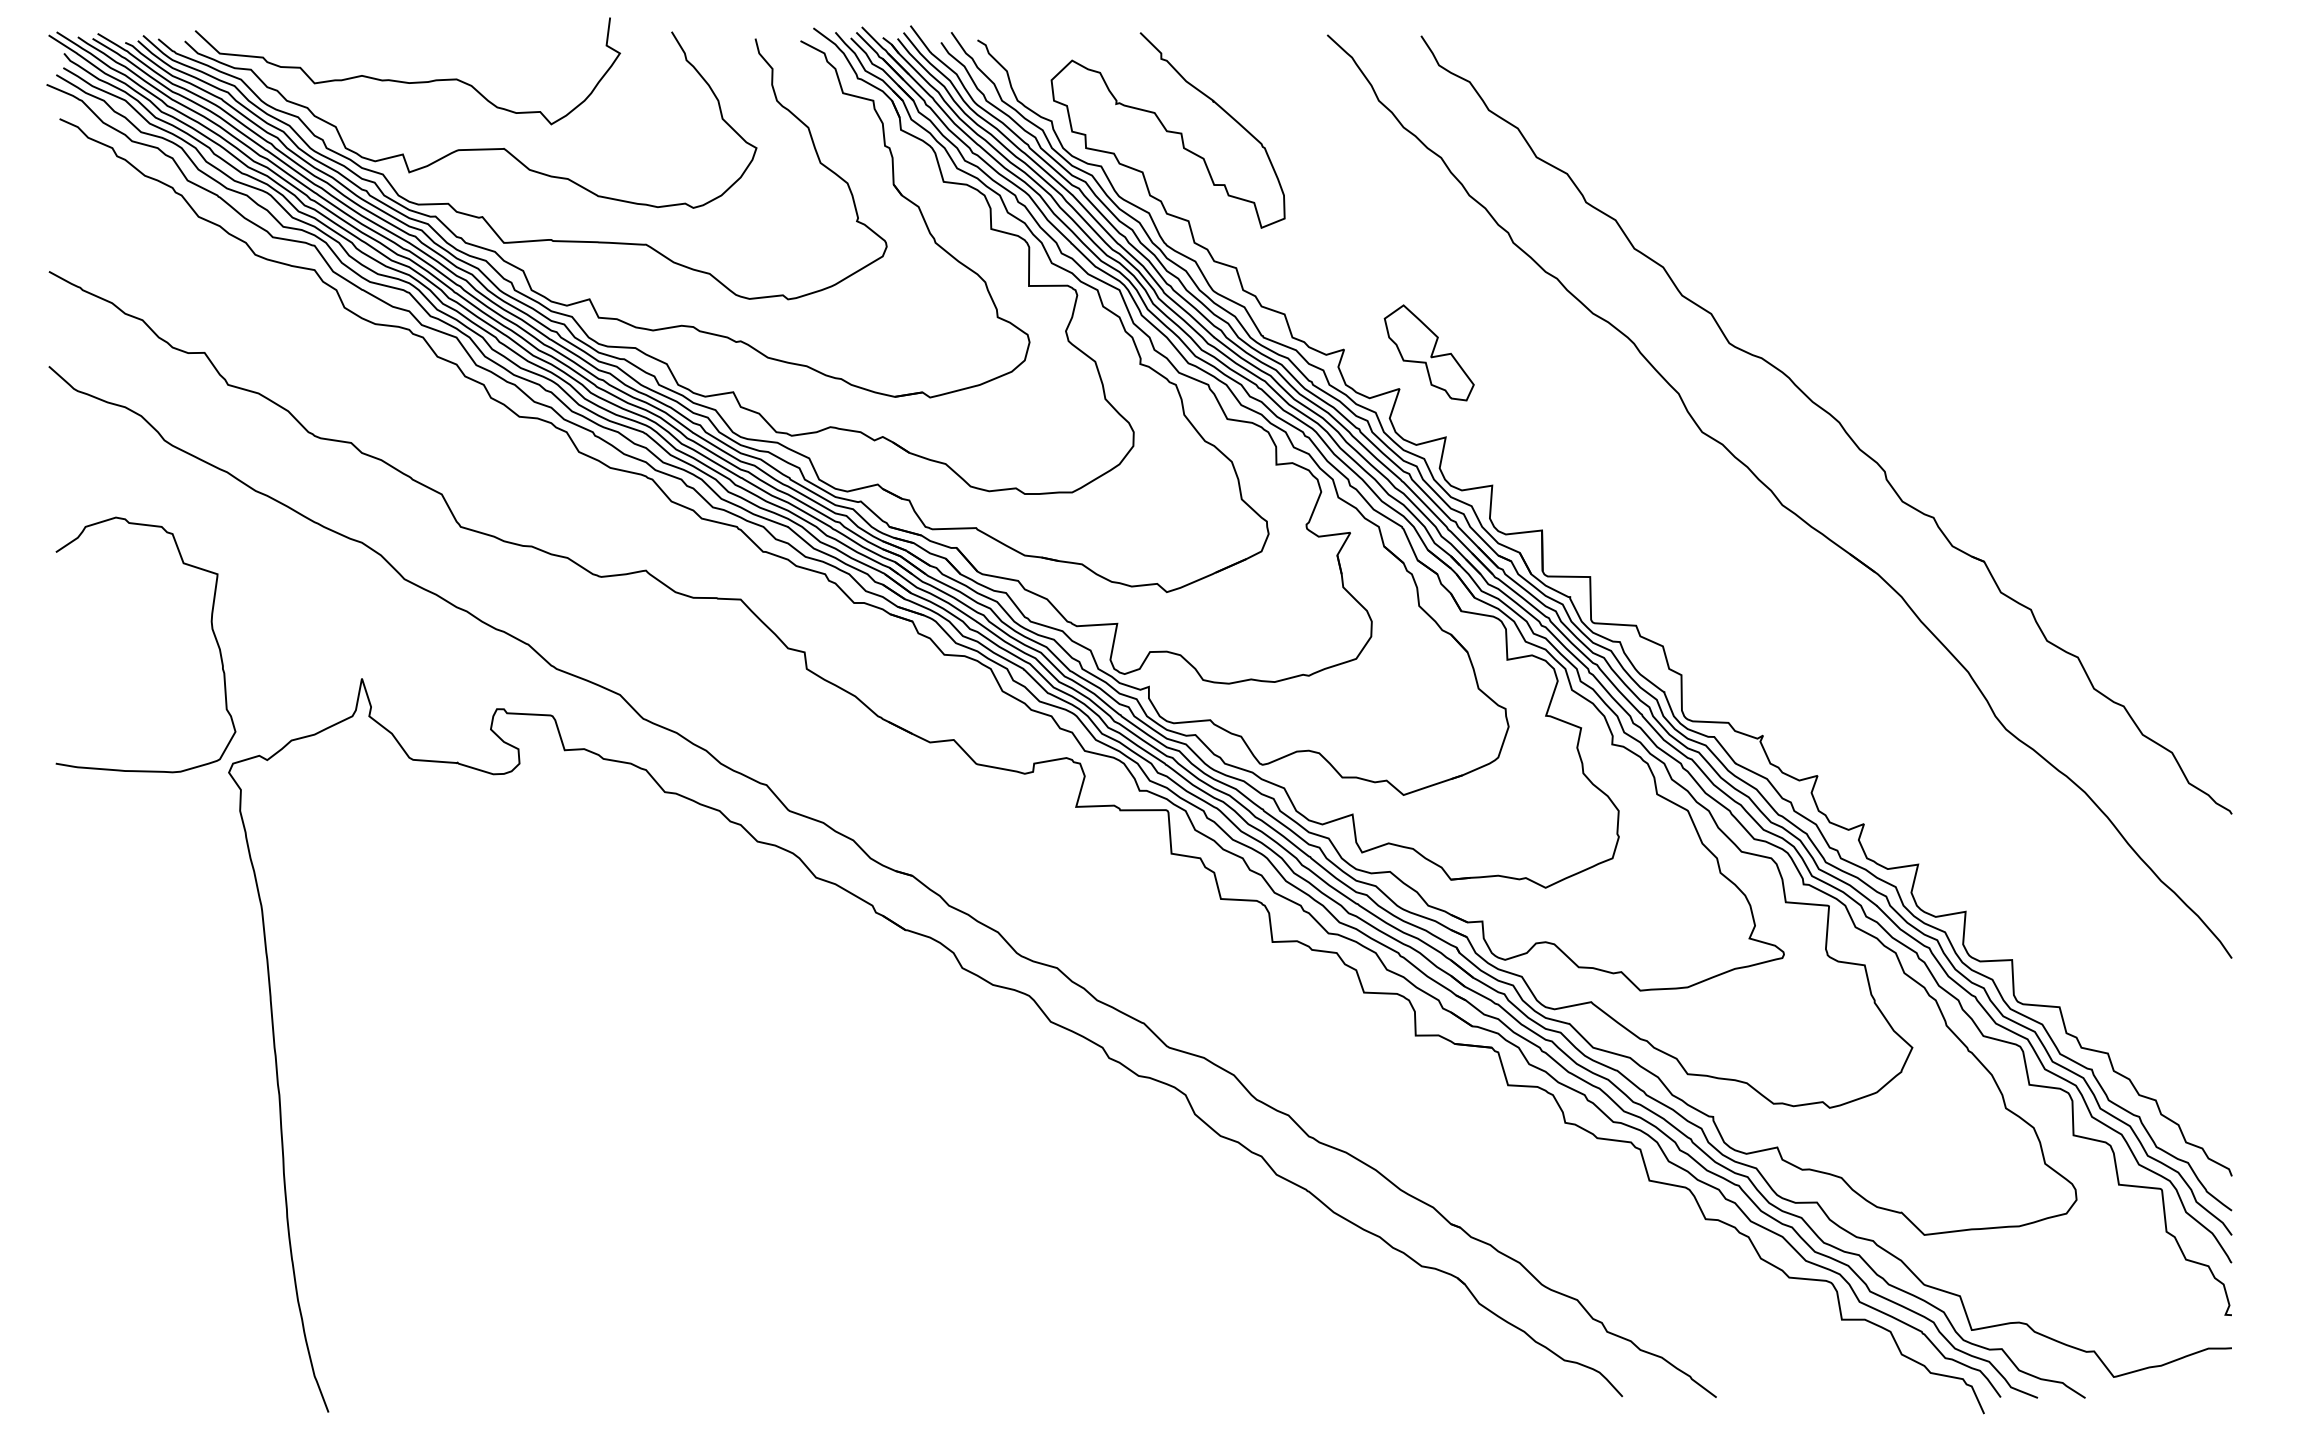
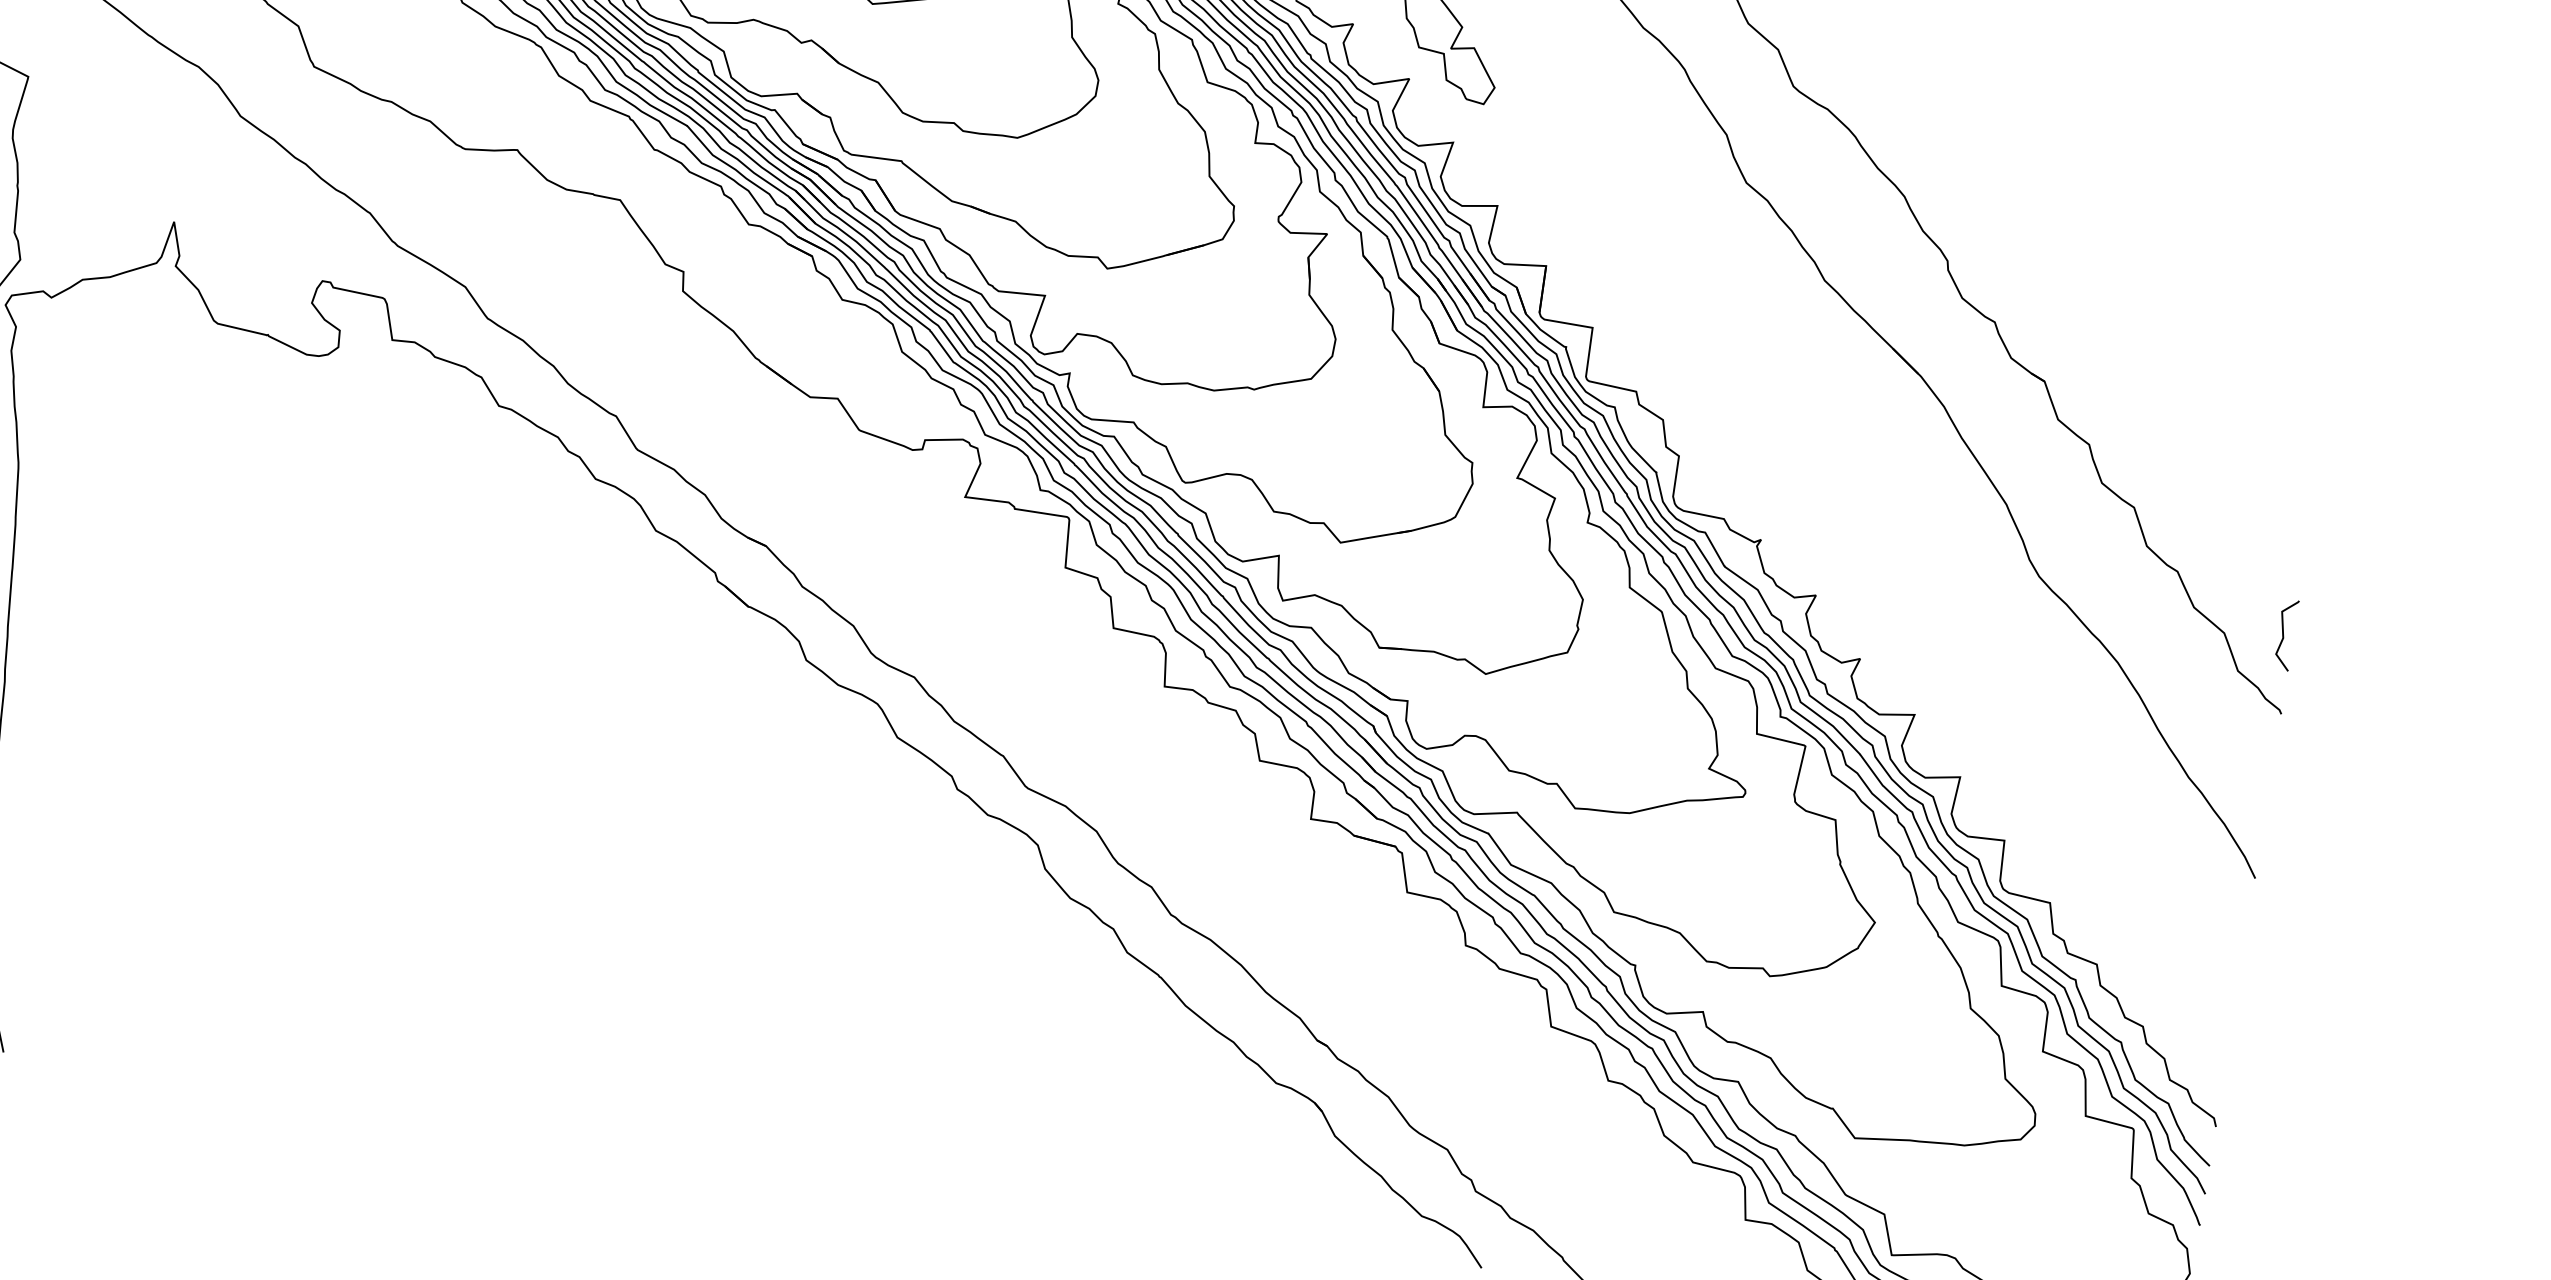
curve: (2223, 745) -> (2284, 634), added

